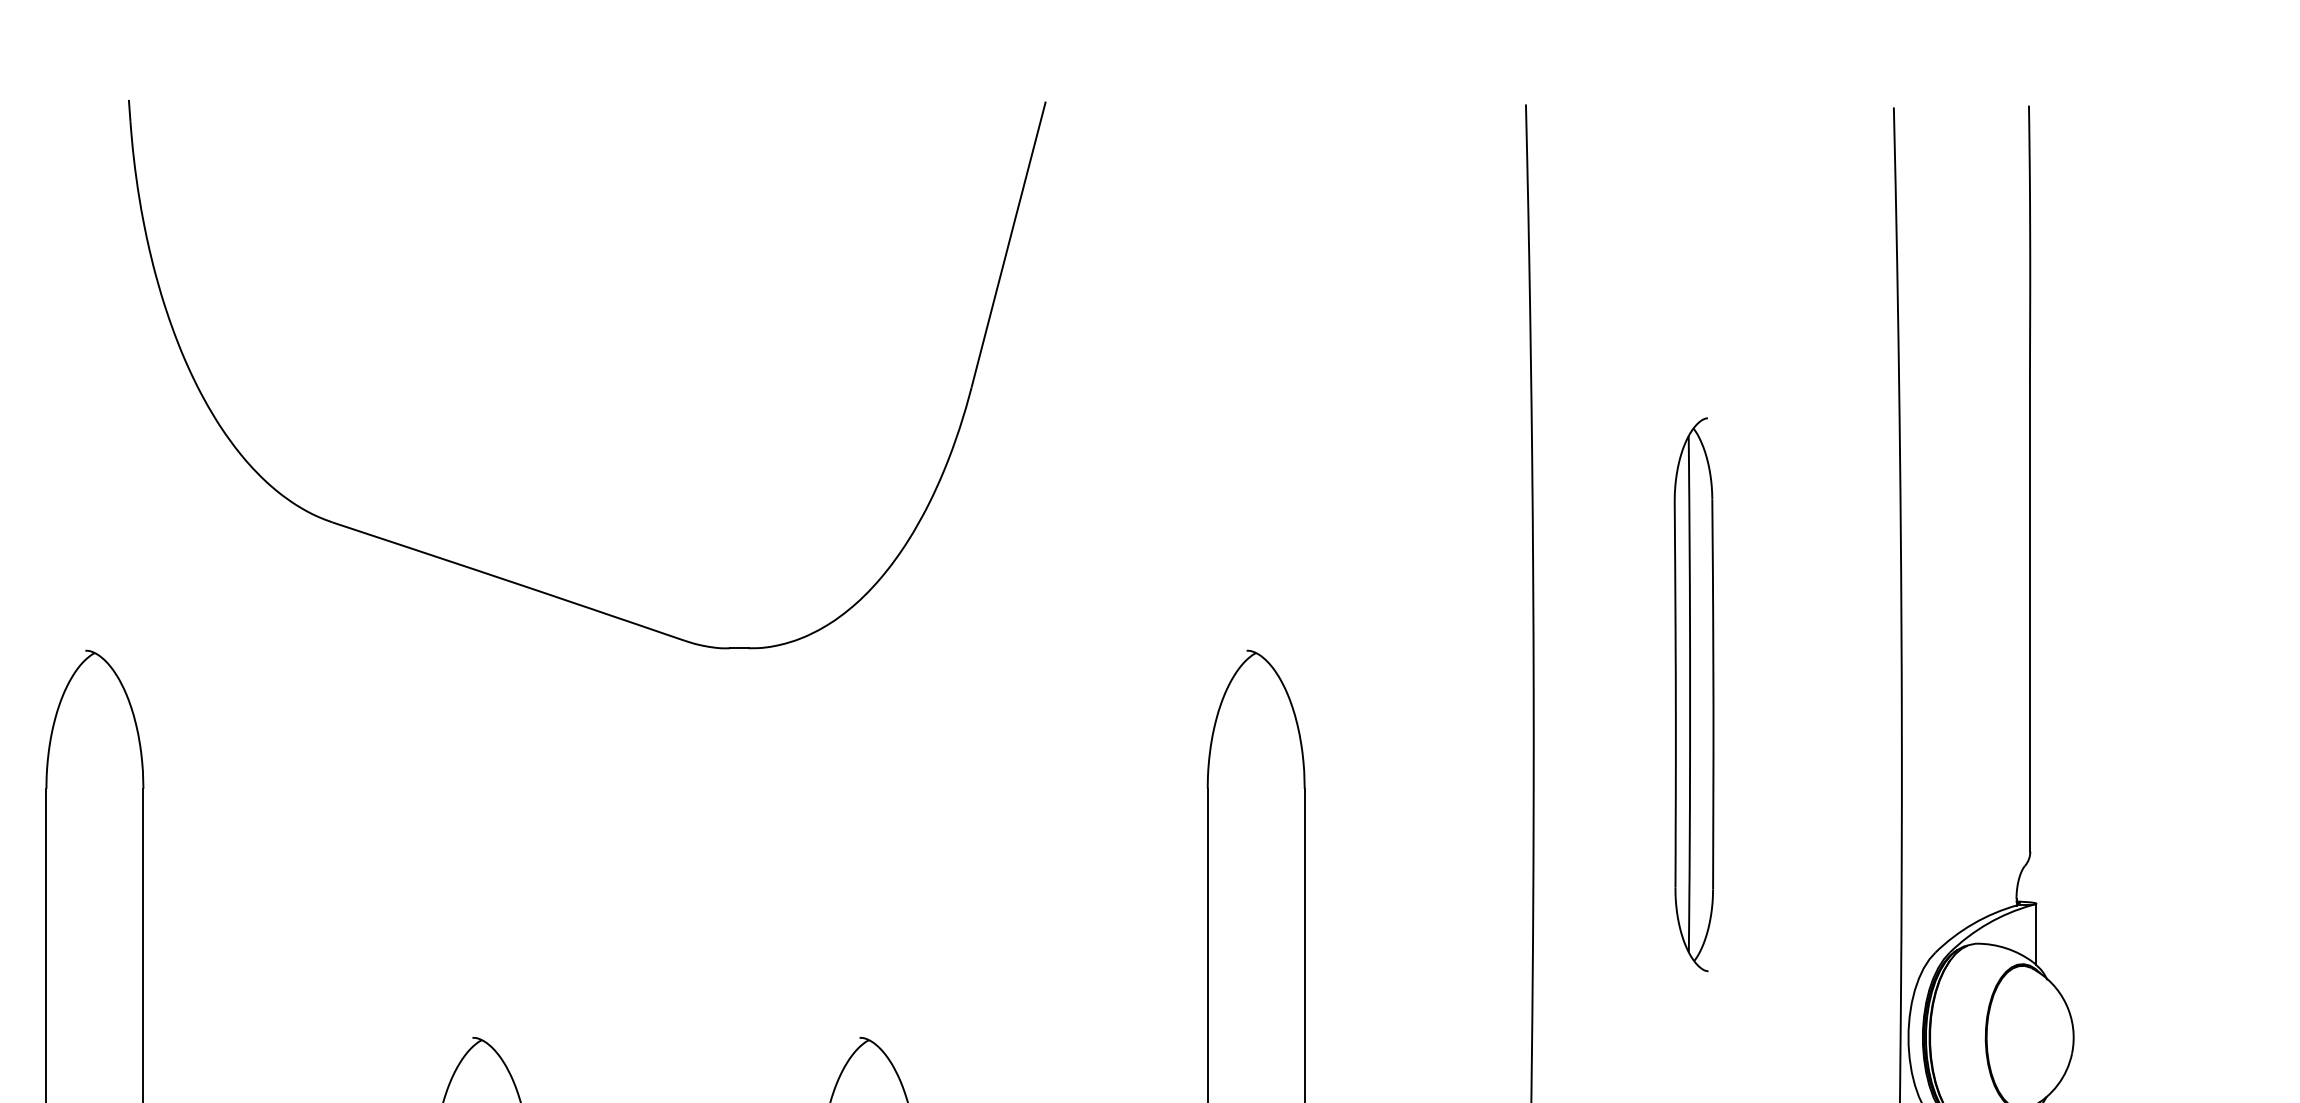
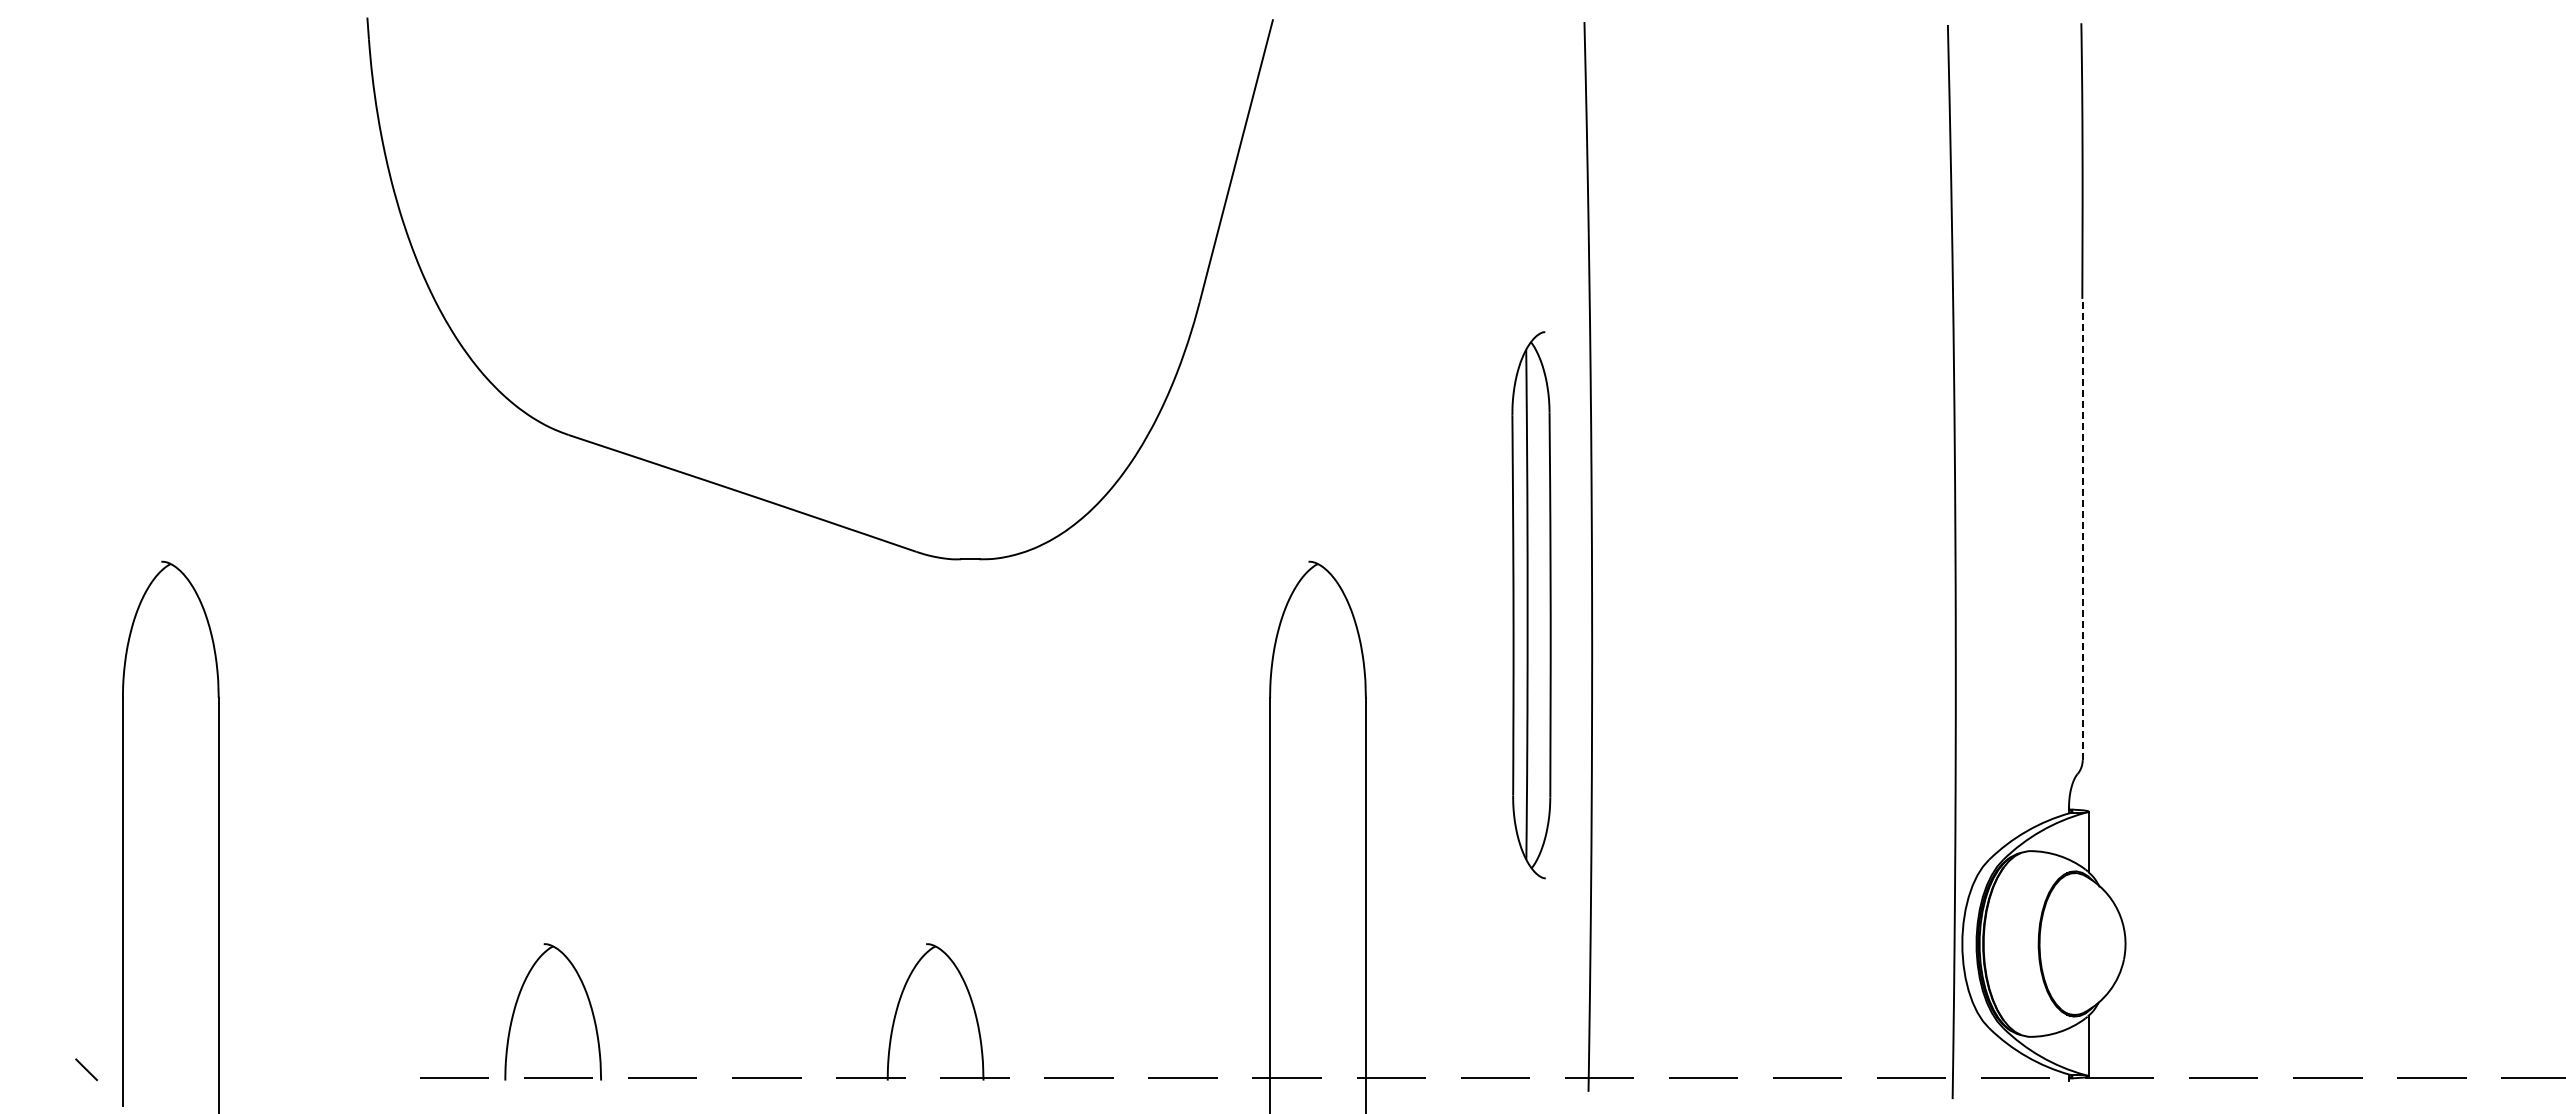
part: (517, 582) -> (751, 494), moved
line: (2030, 618) -> (2082, 529), solid -> dashed
part: (1694, 695) -> (1531, 605), moved

